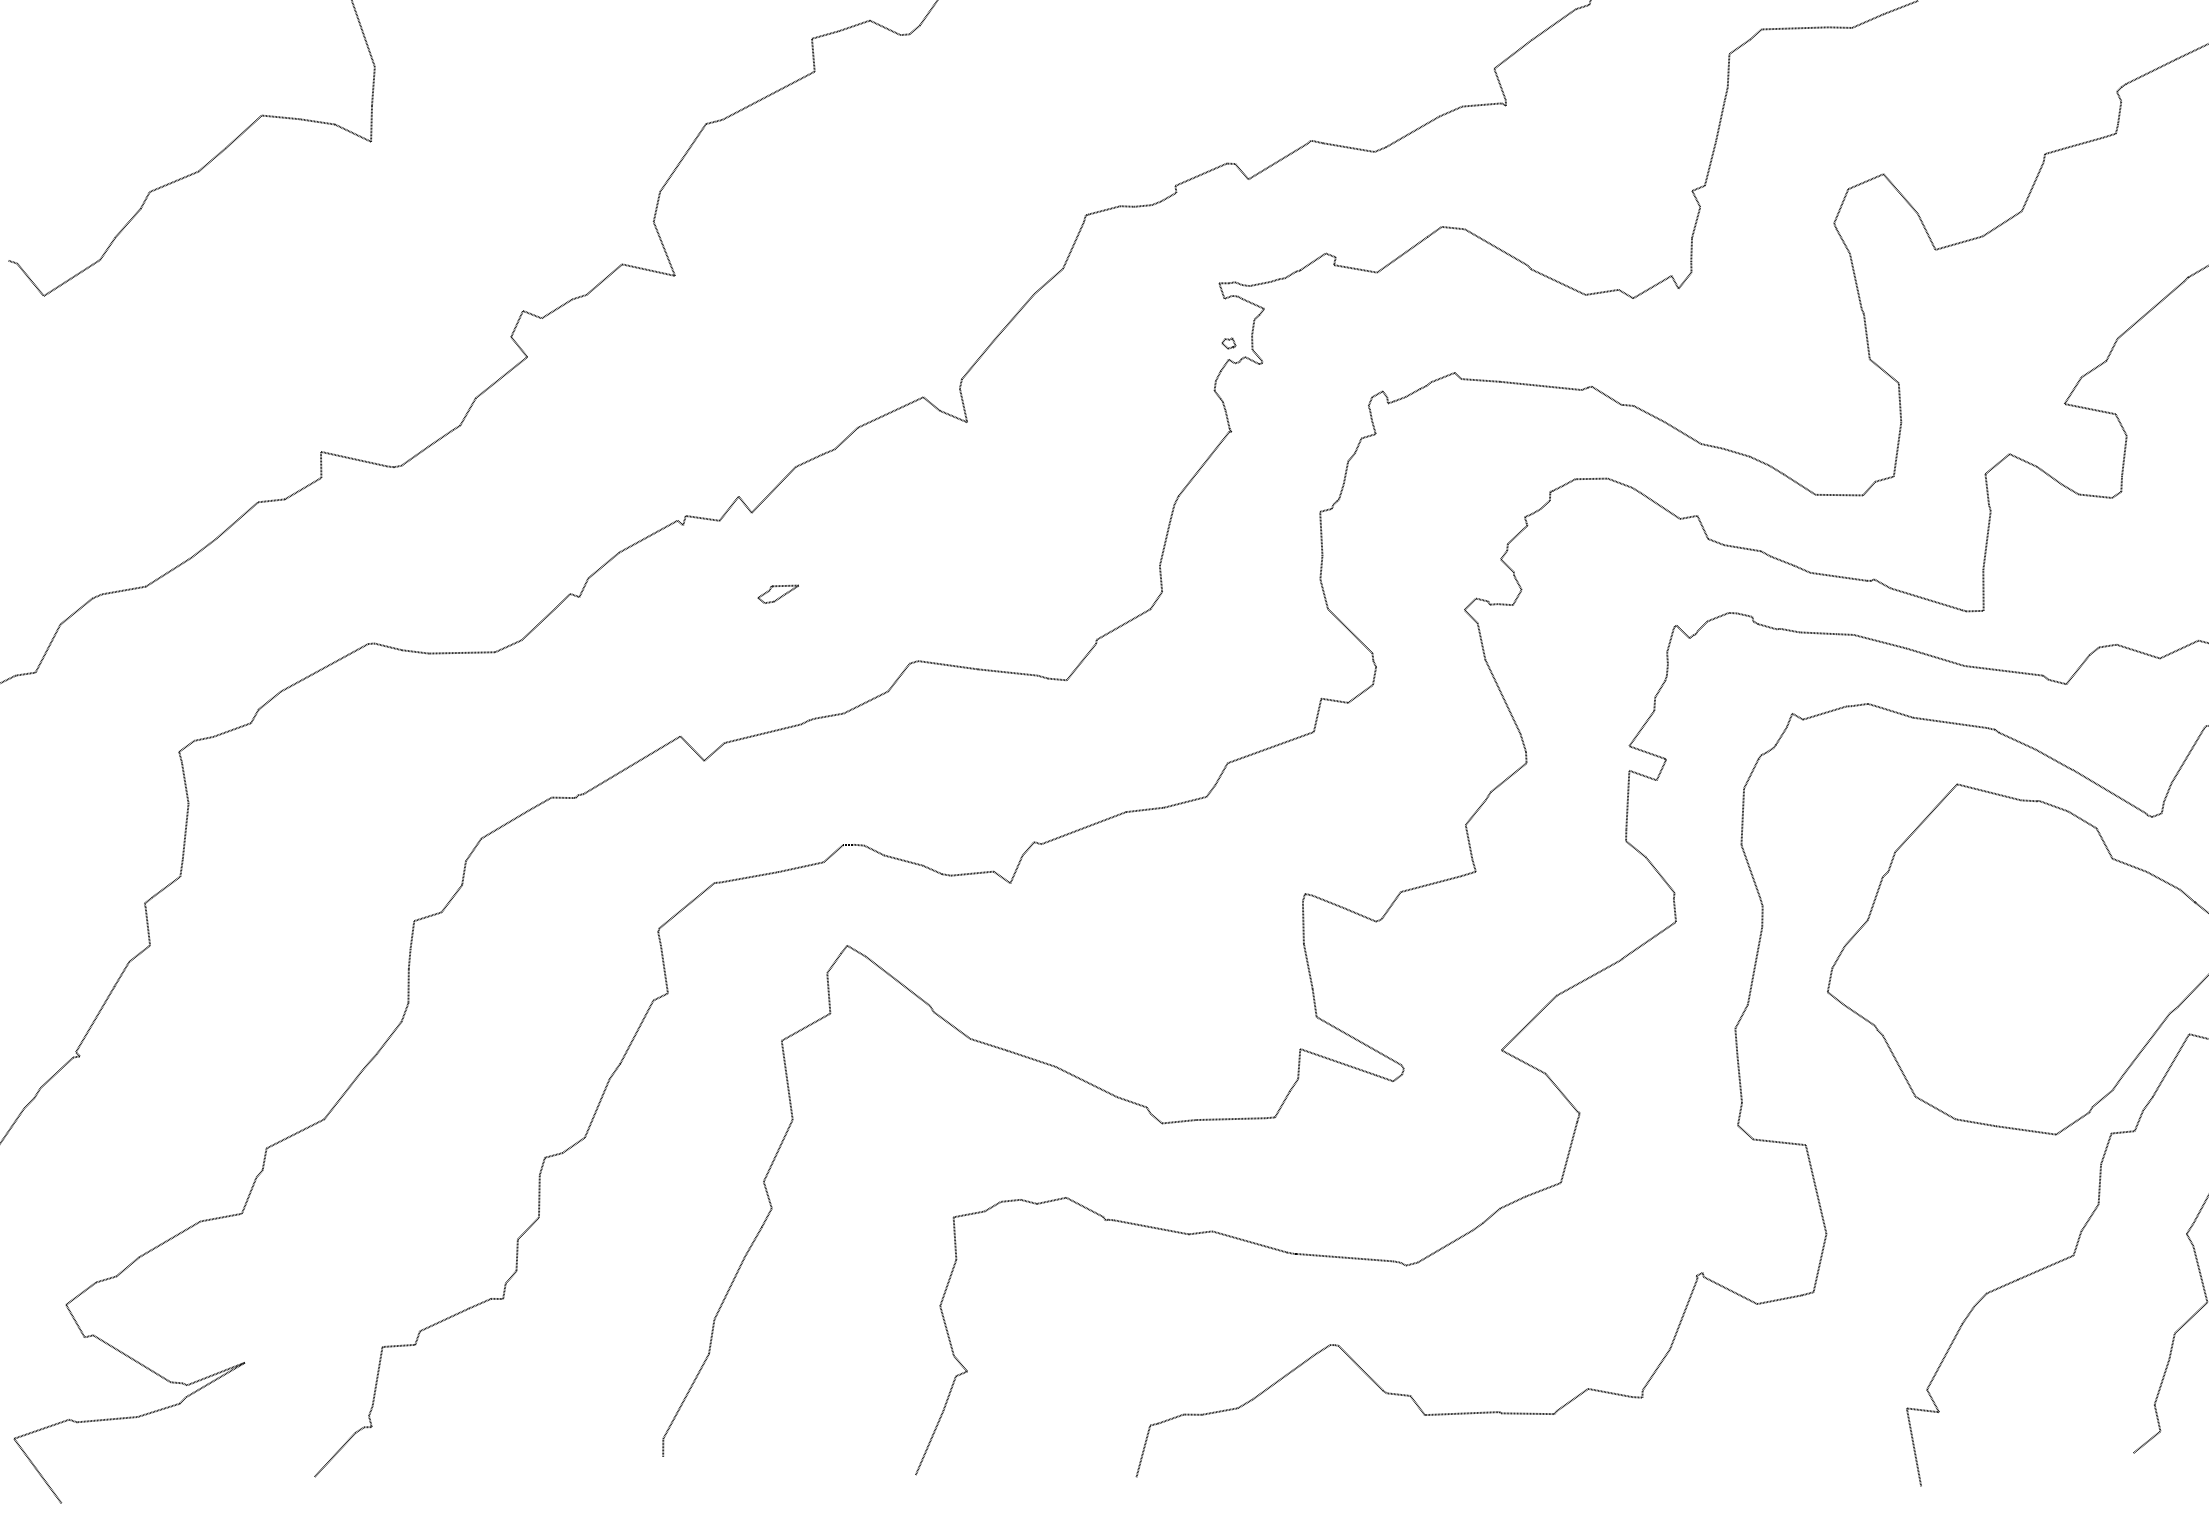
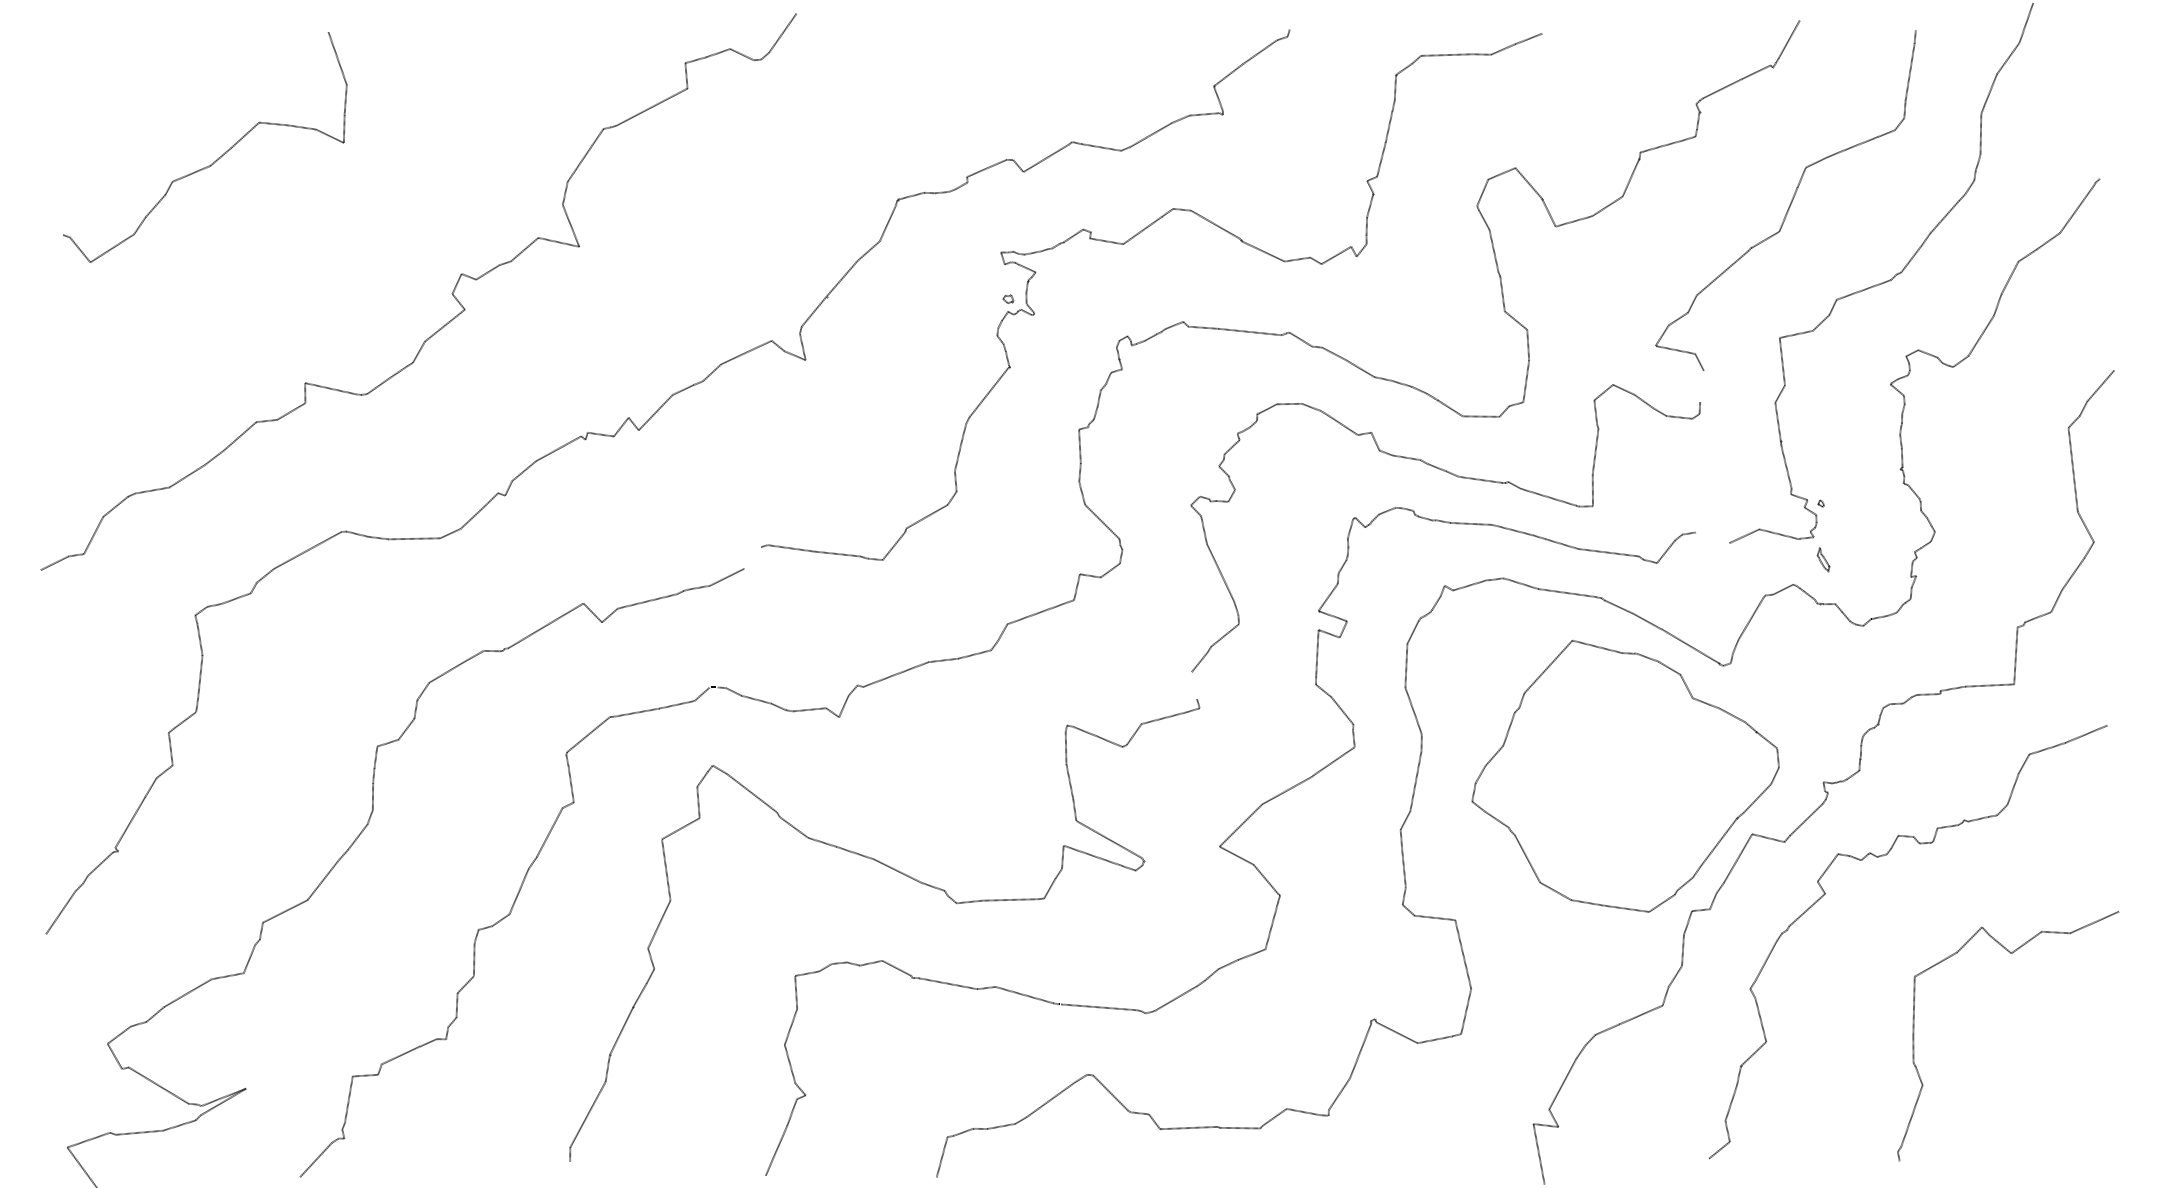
line: (2123, 456) -> (1701, 386), removed
part: (778, 594) -> (659, 493), removed
line: (2137, 651) -> (1712, 537), removed
line: (898, 677) -> (752, 557), removed
line: (1467, 842) -> (1193, 685), removed

